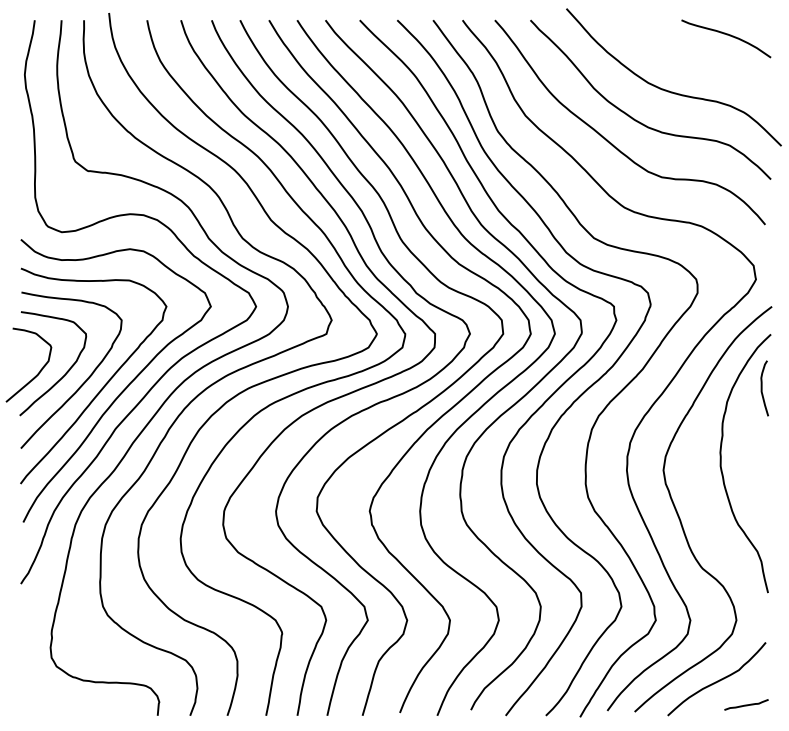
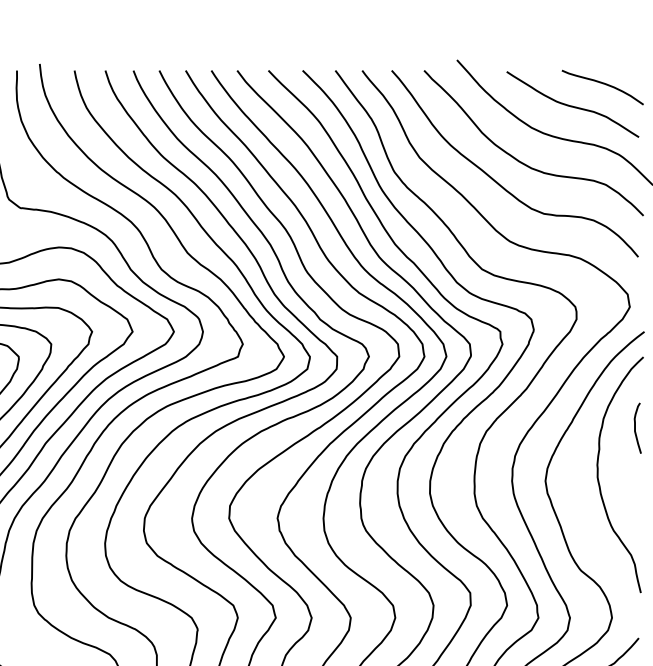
curve: (692, 58) -> (571, 105), added
curve: (762, 388) -> (635, 428), moved

